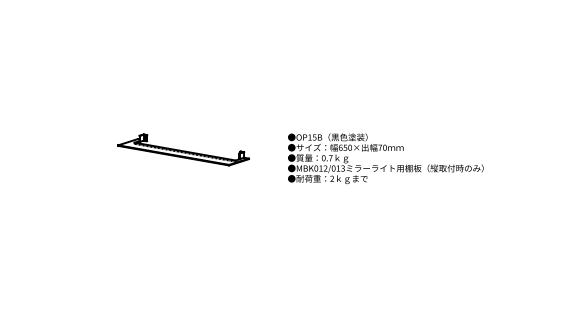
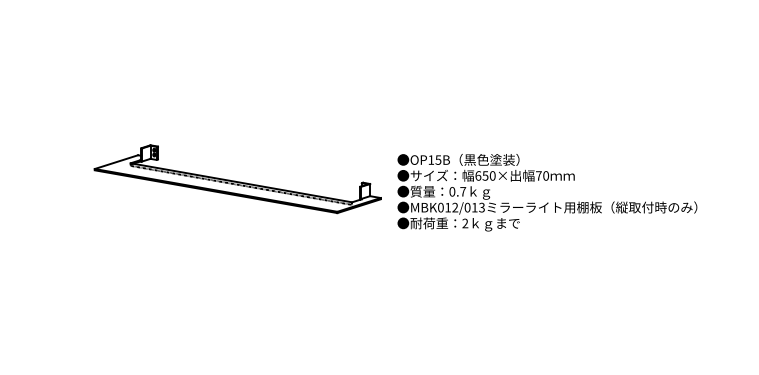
part: (183, 149) -> (237, 178), size x1.43

